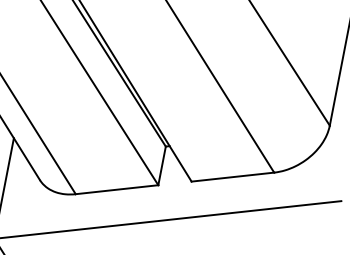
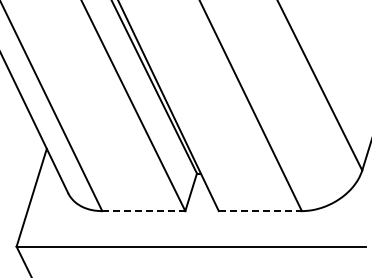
line: (233, 177) -> (260, 211), solid -> dashed
line: (116, 190) -> (143, 211), solid -> dashed

